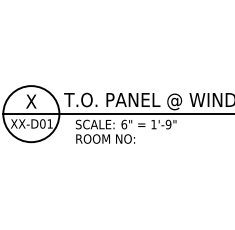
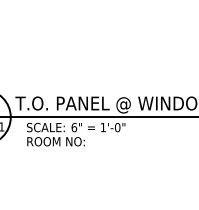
text: (168, 124) -> (117, 127), 1'-9" -> 1'-0"

